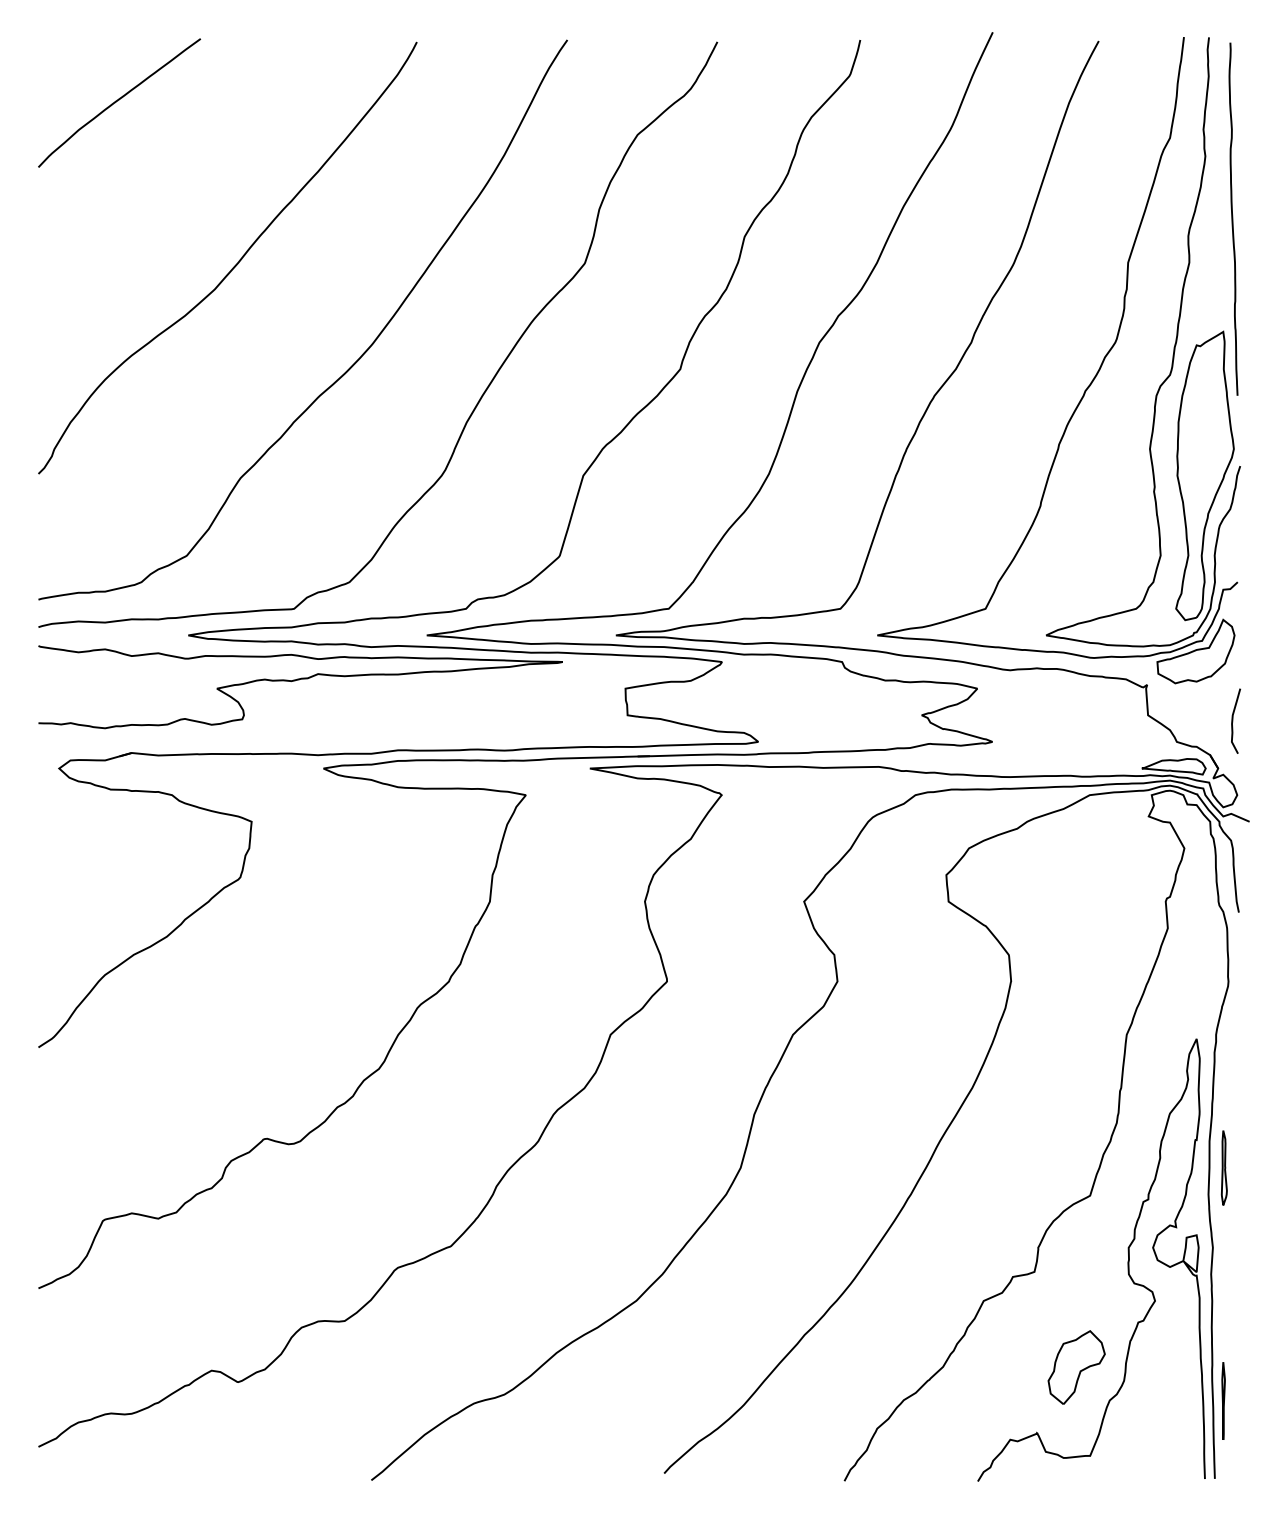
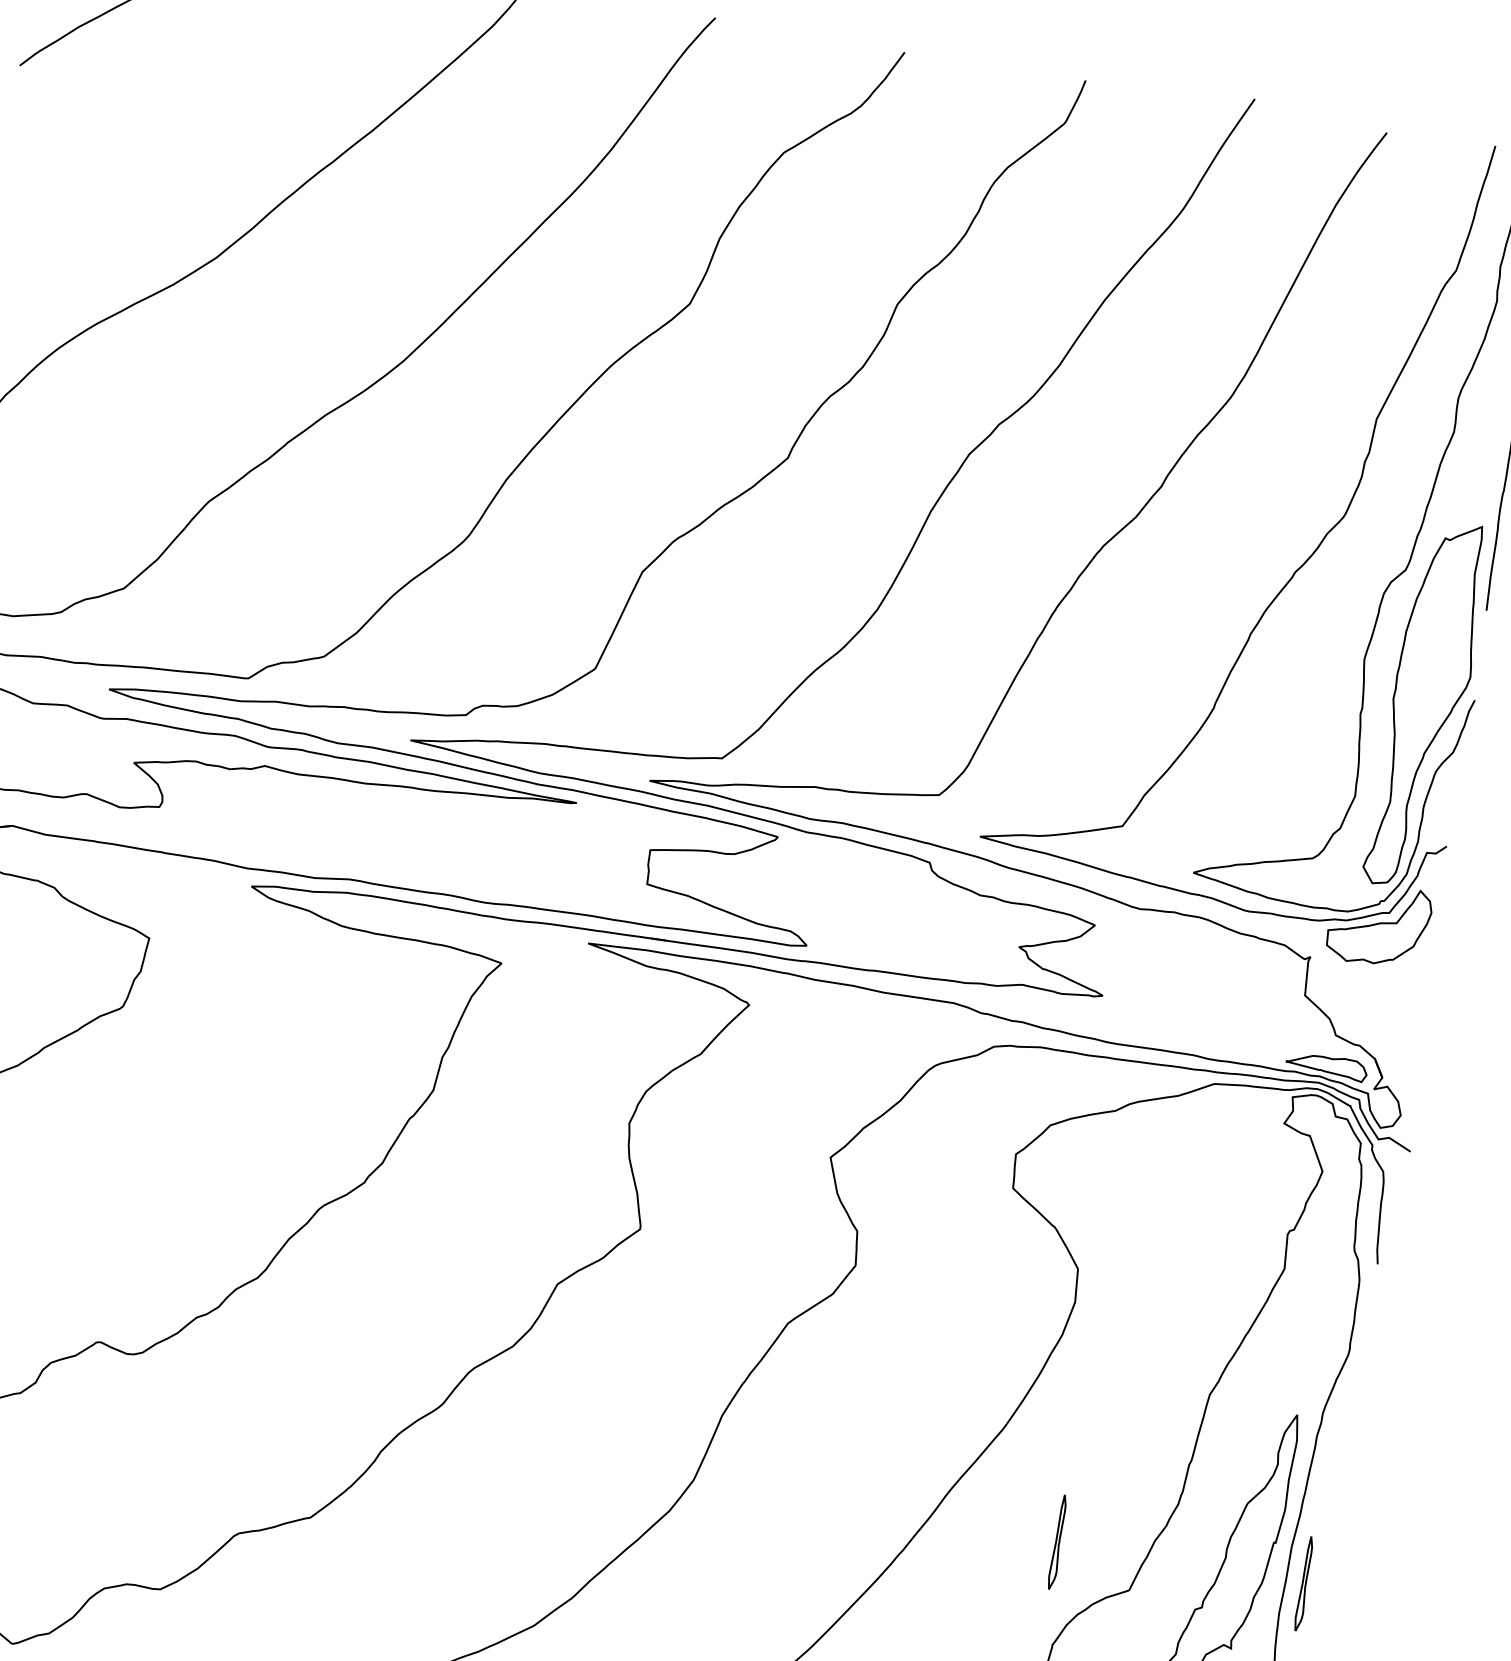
curve: (1233, 720) -> (1411, 1020), removed
part: (1028, 1167) -> (1057, 1541), added

